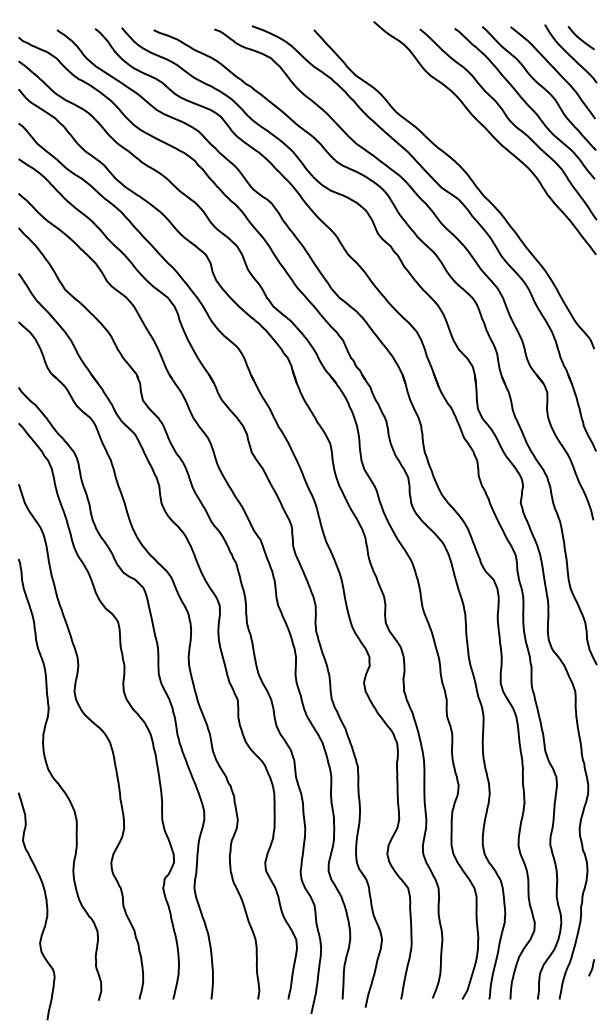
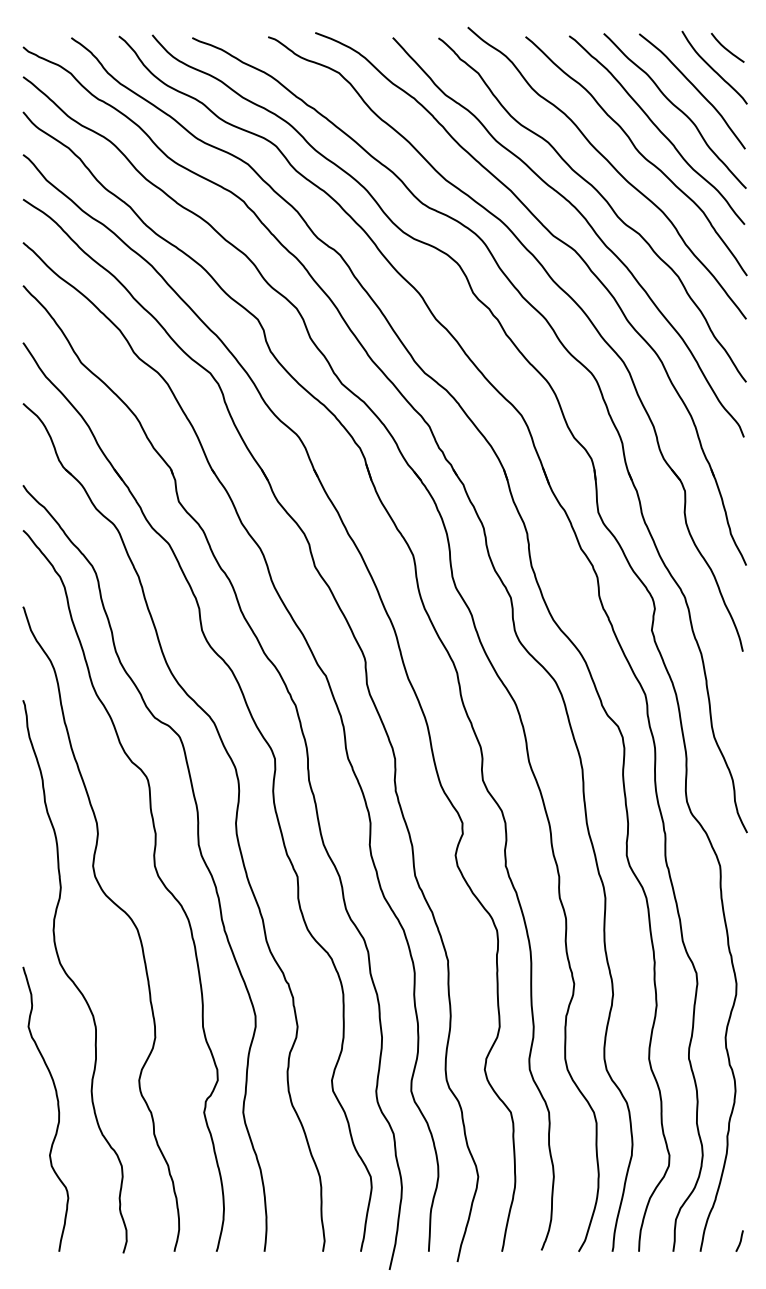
curve: (481, 158) -> (602, 198), added
curve: (46, 905) -> (57, 1108), moved
line: (592, 967) -> (740, 1240), moved

